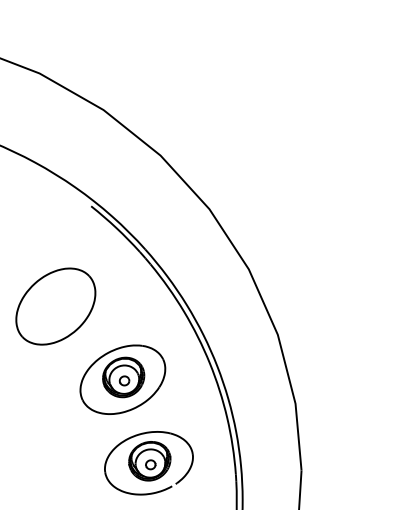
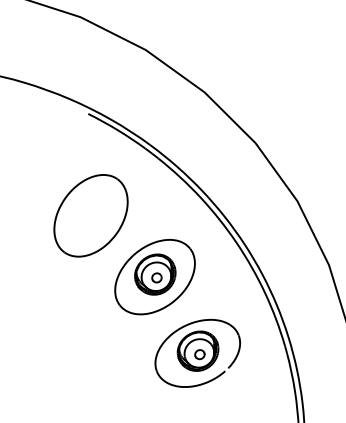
part: (55, 306) -> (90, 215), moved

